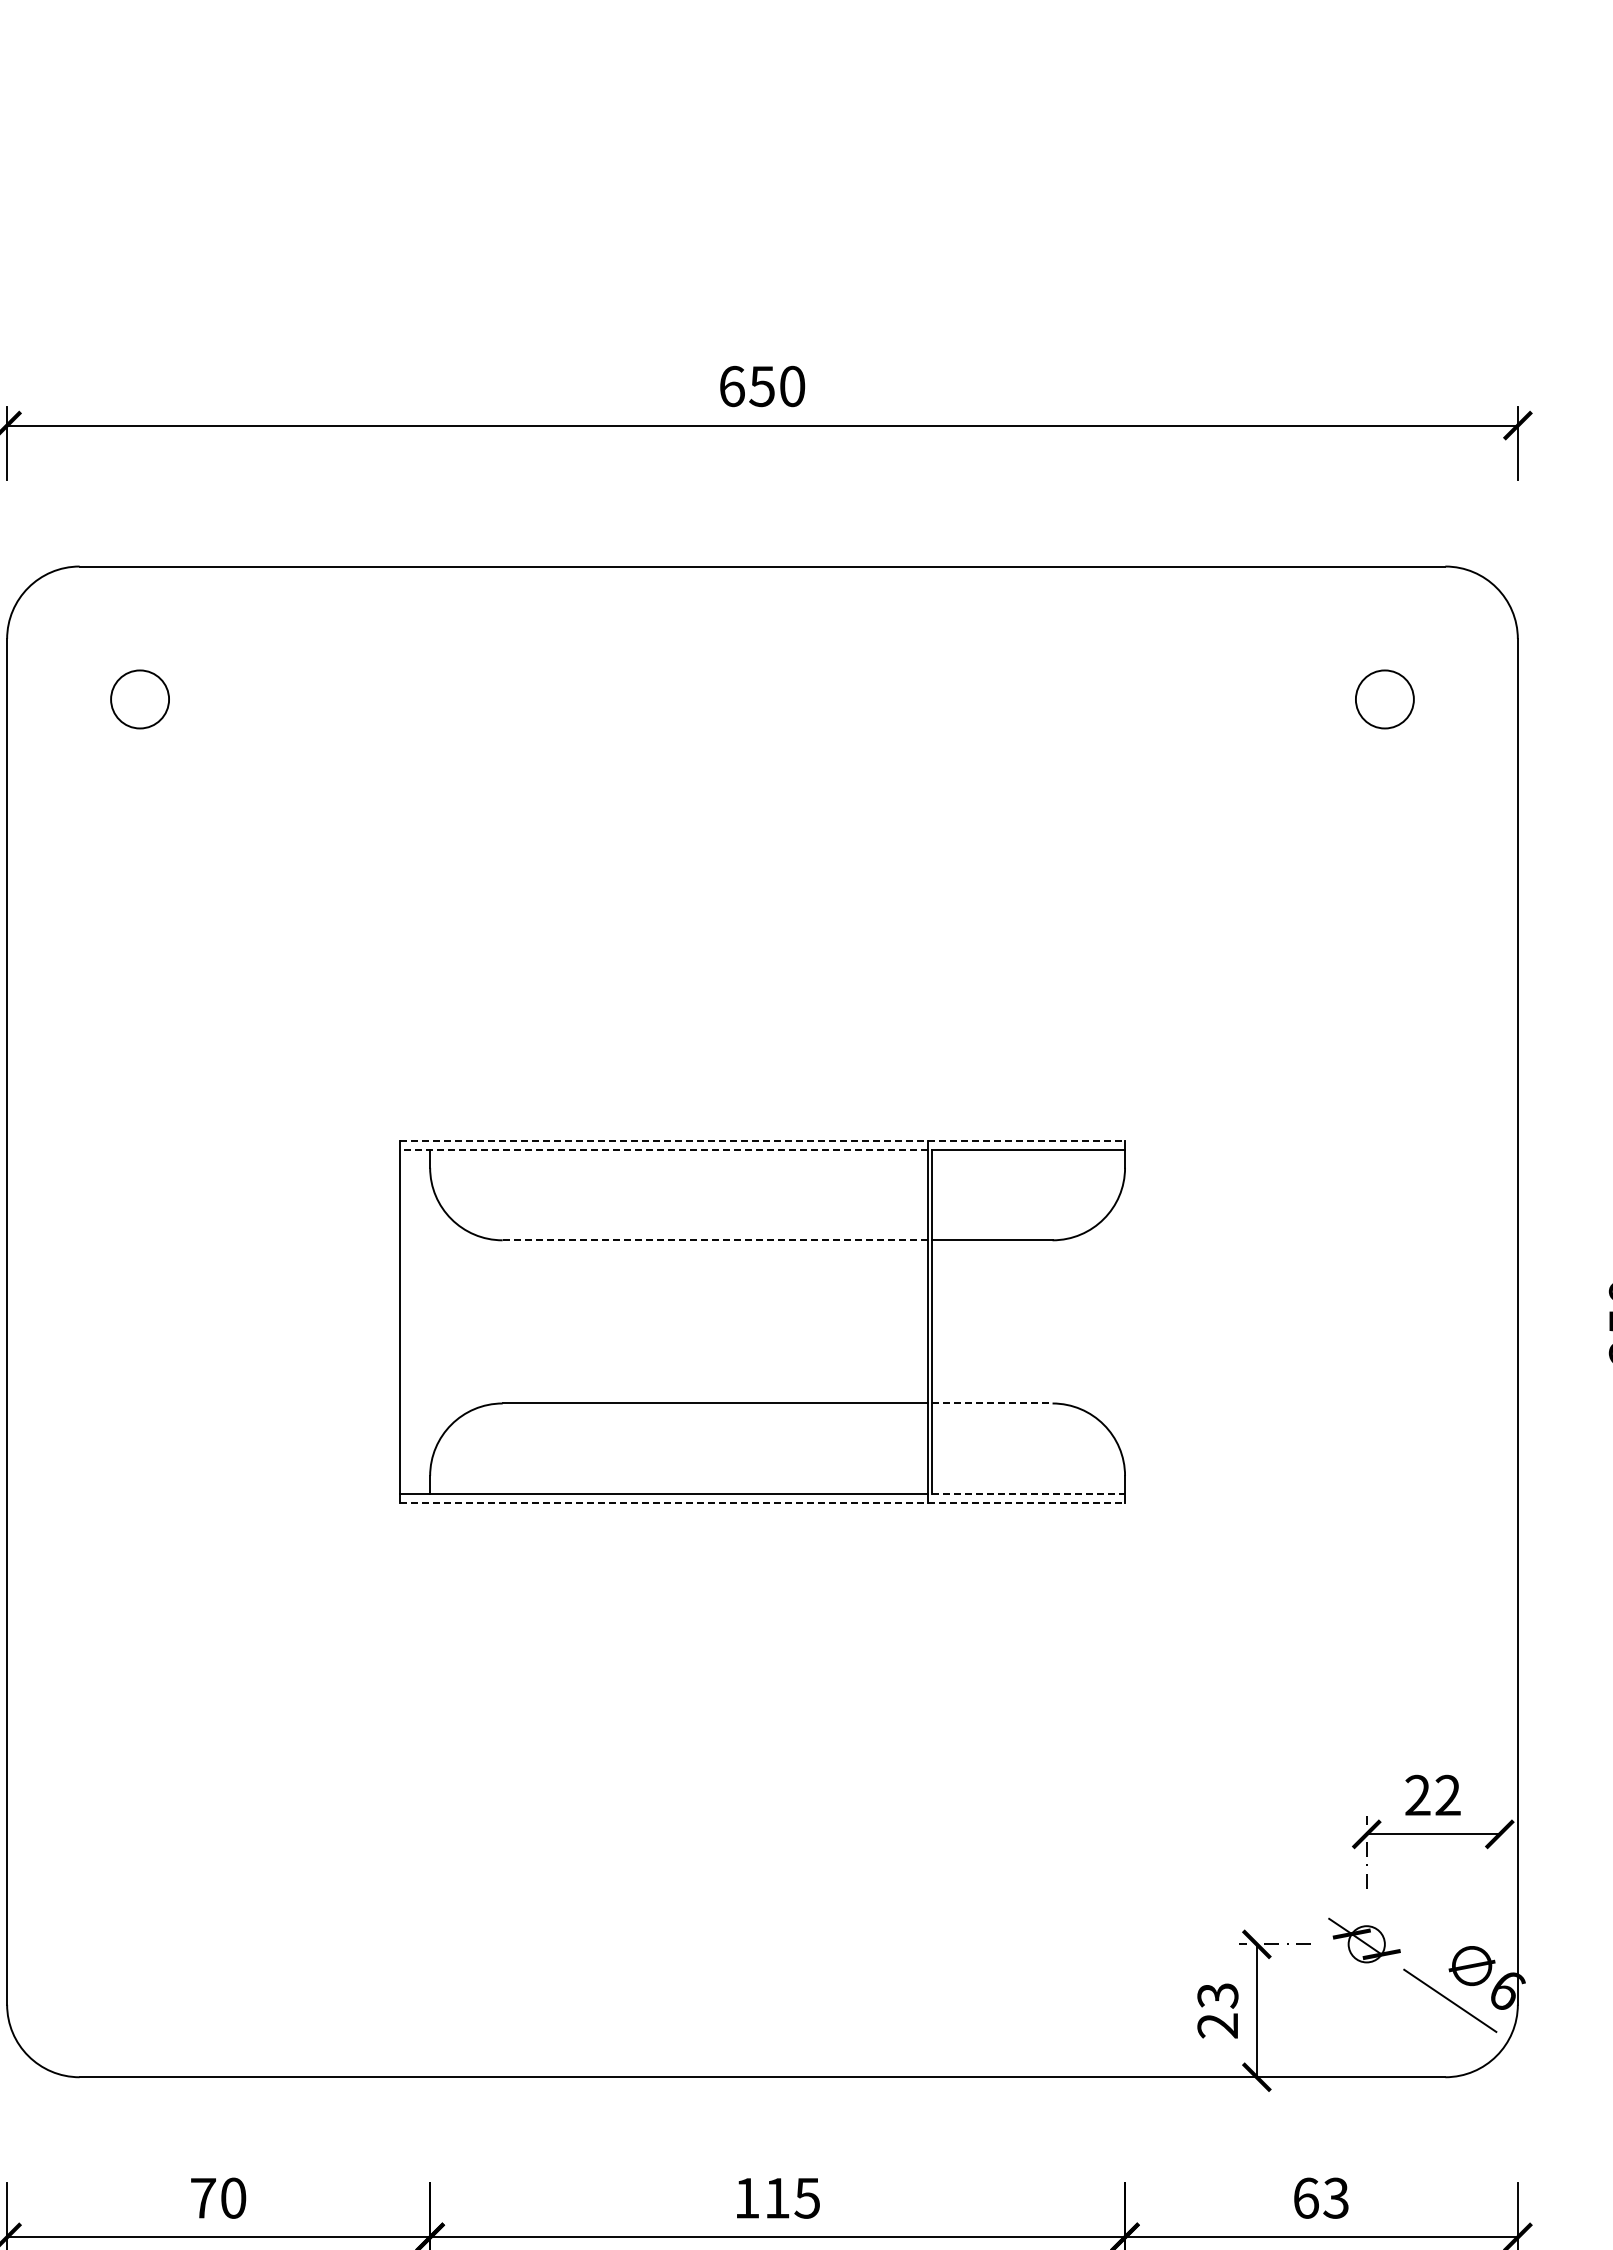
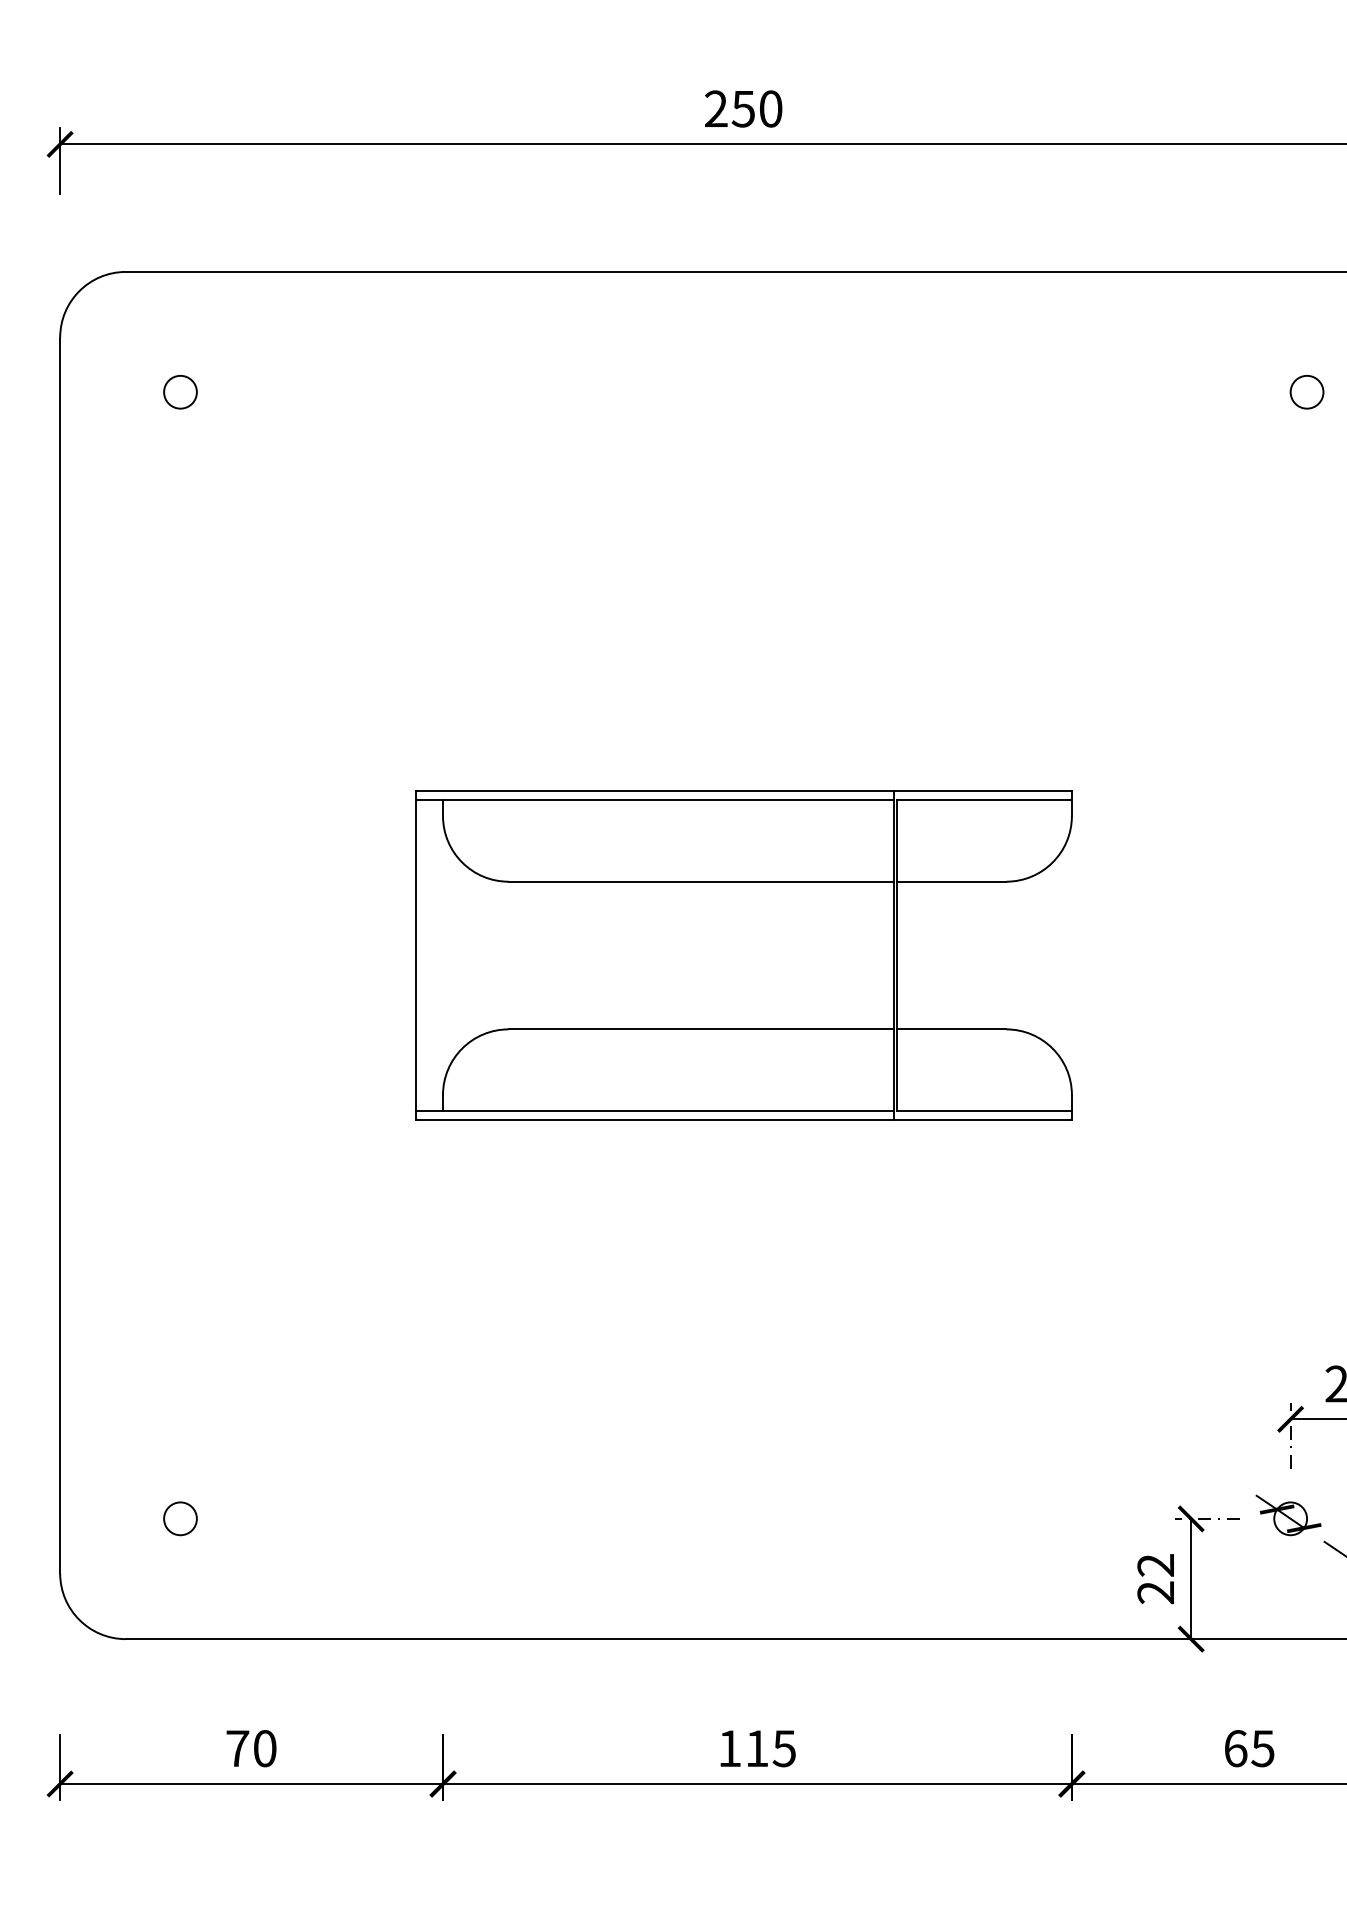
text: (731, 386) -> (715, 109), 650 -> 250
circle: (139, 699) -> (179, 392), size x0.62
circle: (1384, 699) -> (1306, 392), size x0.62
line: (763, 1140) -> (744, 791), dashed -> solid
line: (664, 1149) -> (655, 799), dashed -> solid
line: (715, 1240) -> (701, 881), dashed -> solid
line: (992, 1403) -> (951, 1029), dashed -> solid
line: (1029, 1494) -> (985, 1111), dashed -> solid
line: (763, 1503) -> (744, 1119), dashed -> solid
circle: (140, 1944) -> (180, 1519), added
text: (1217, 1995) -> (1155, 1565), 23 -> 22
text: (1335, 2197) -> (1262, 1747), 63 -> 65

